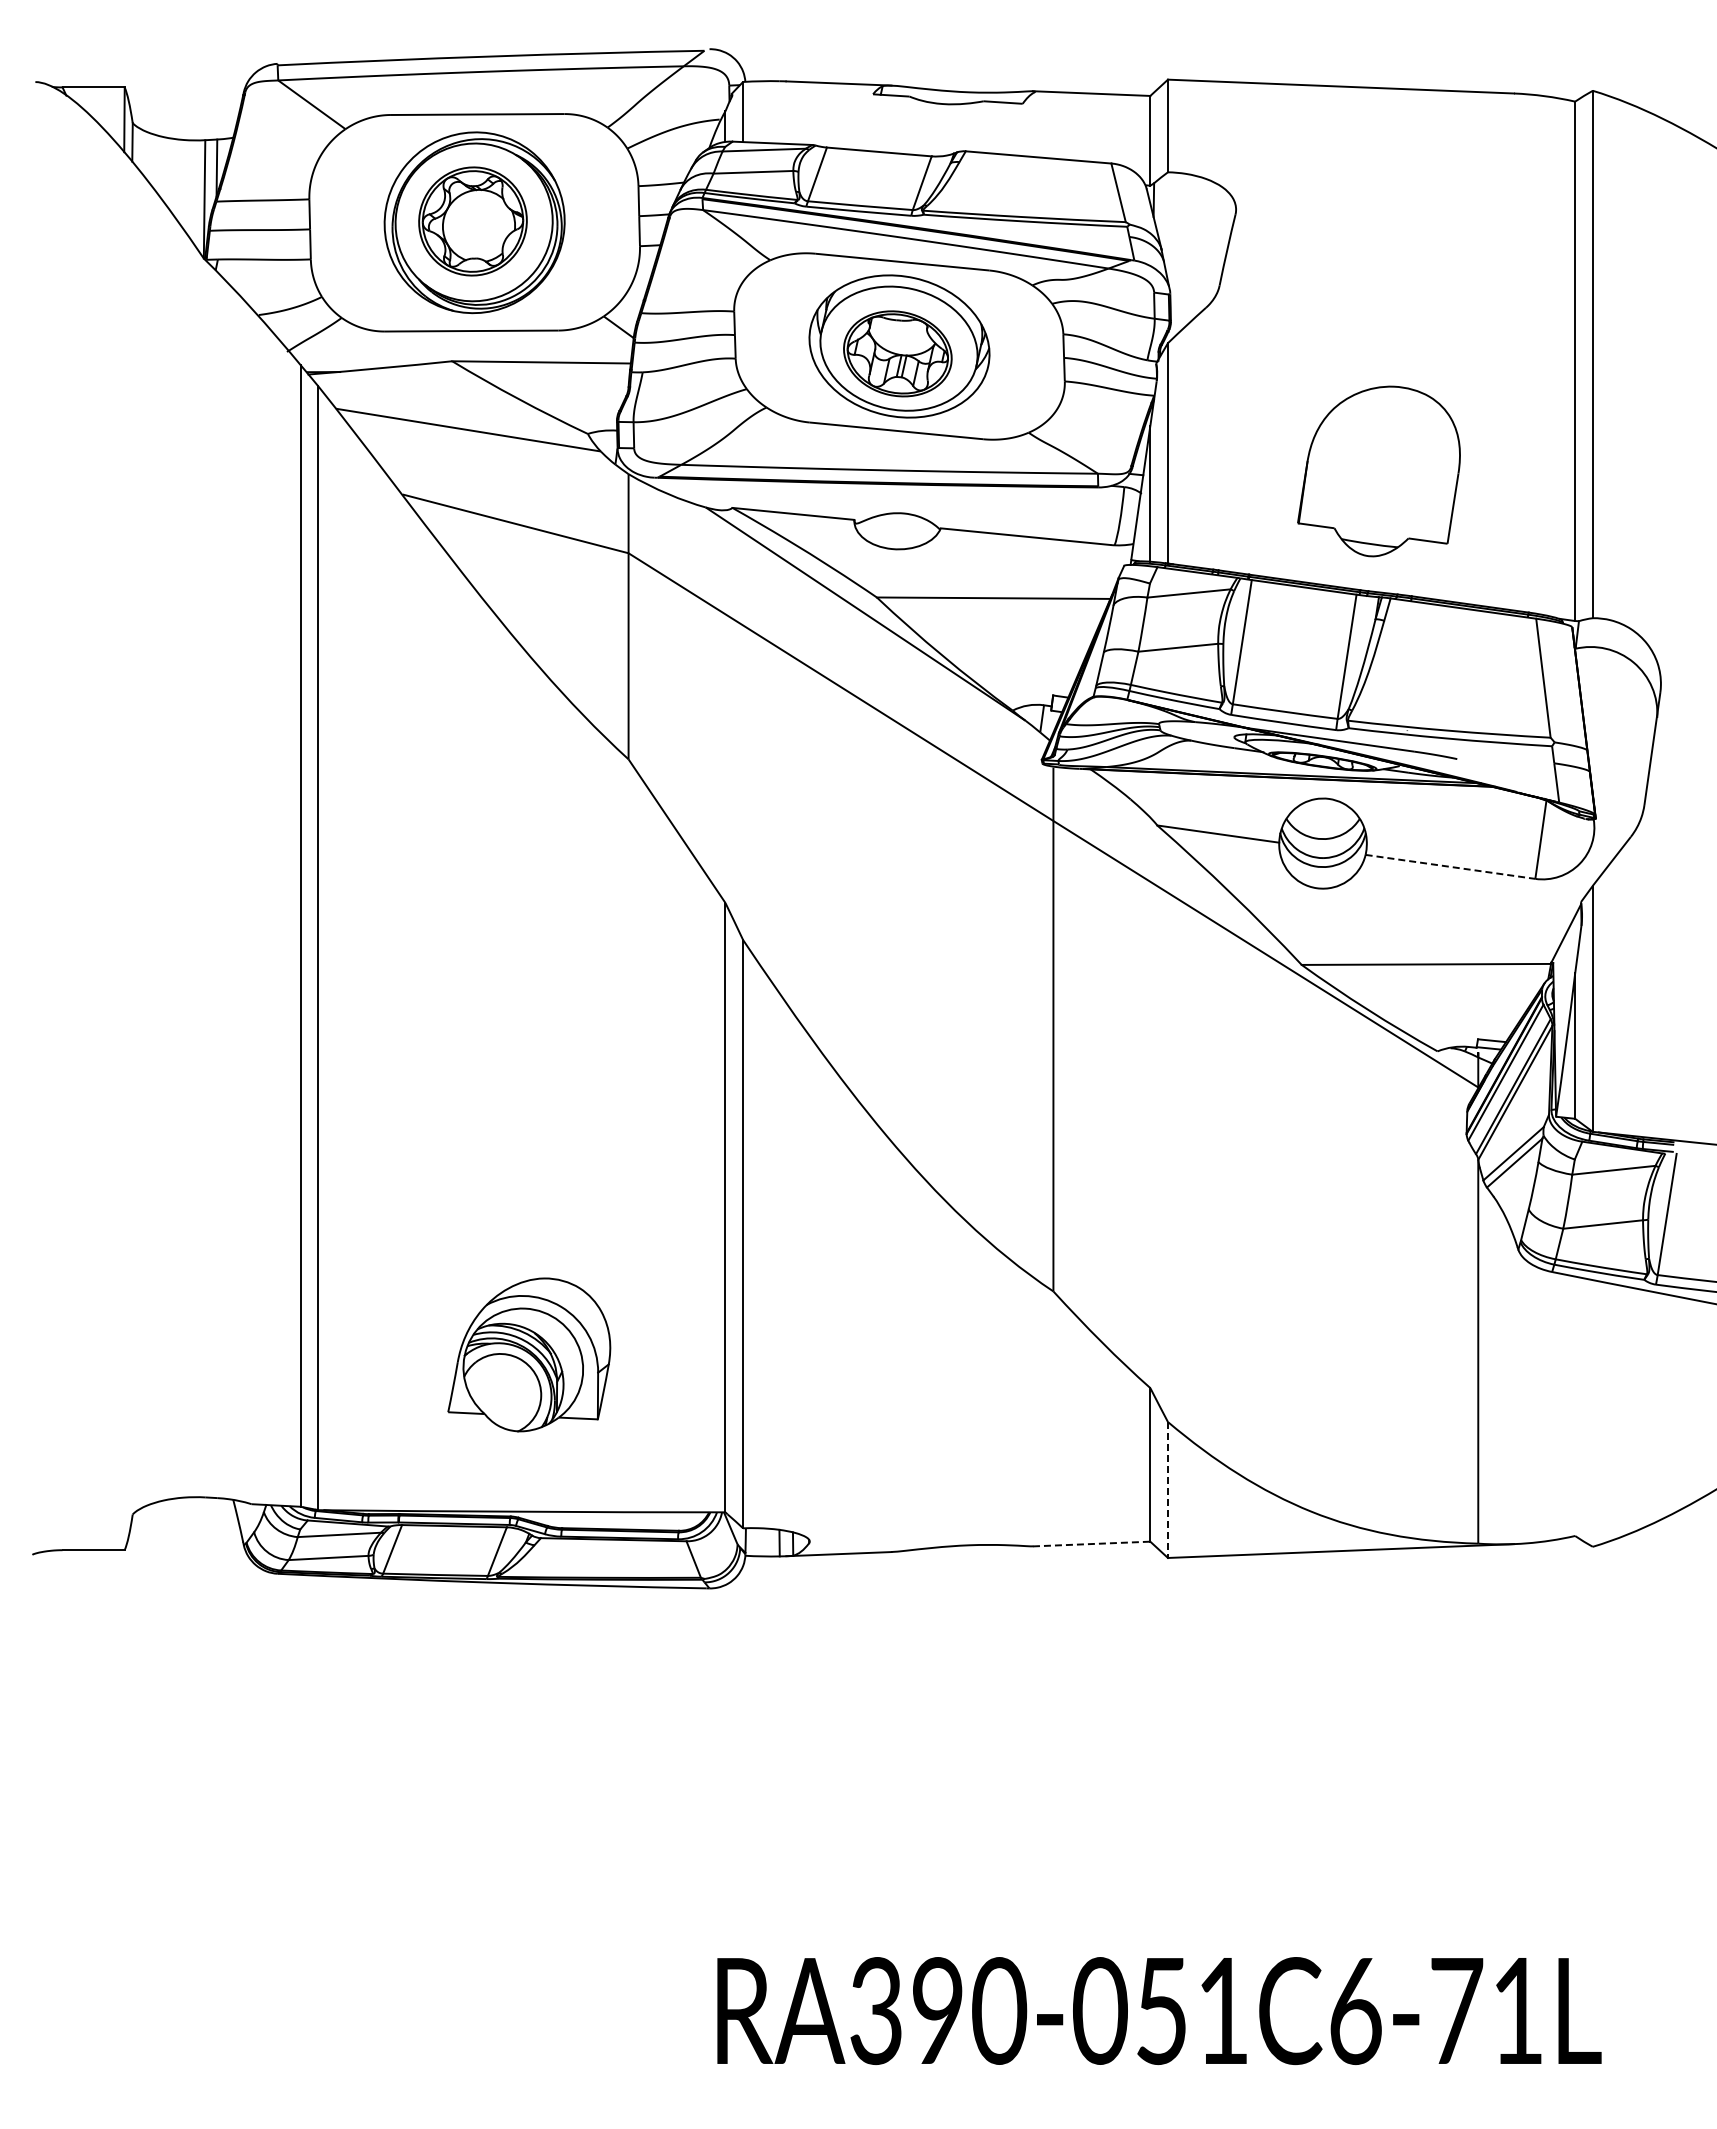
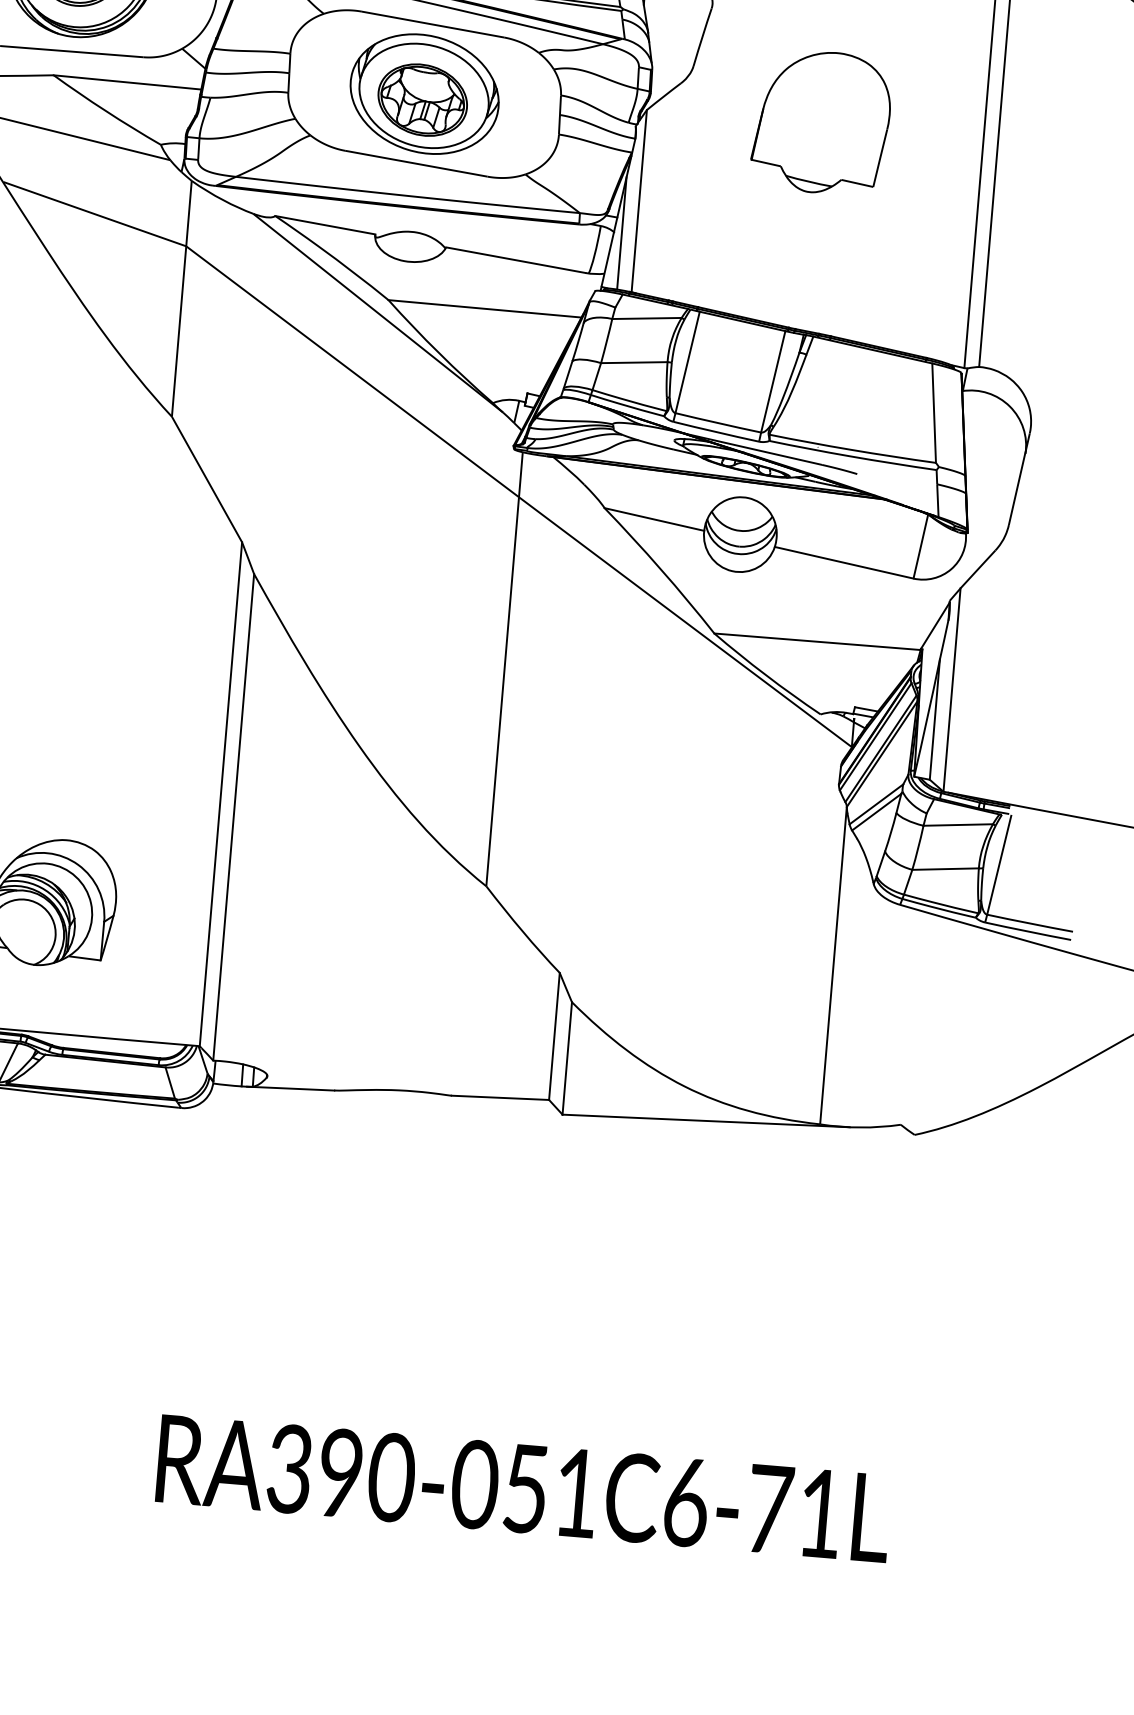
part: (1378, 471) -> (821, 122), moved
line: (1450, 866) -> (844, 562), dashed -> solid
line: (1167, 1490) -> (566, 1058), dashed -> solid
line: (1091, 1544) -> (500, 1098), dashed -> solid

